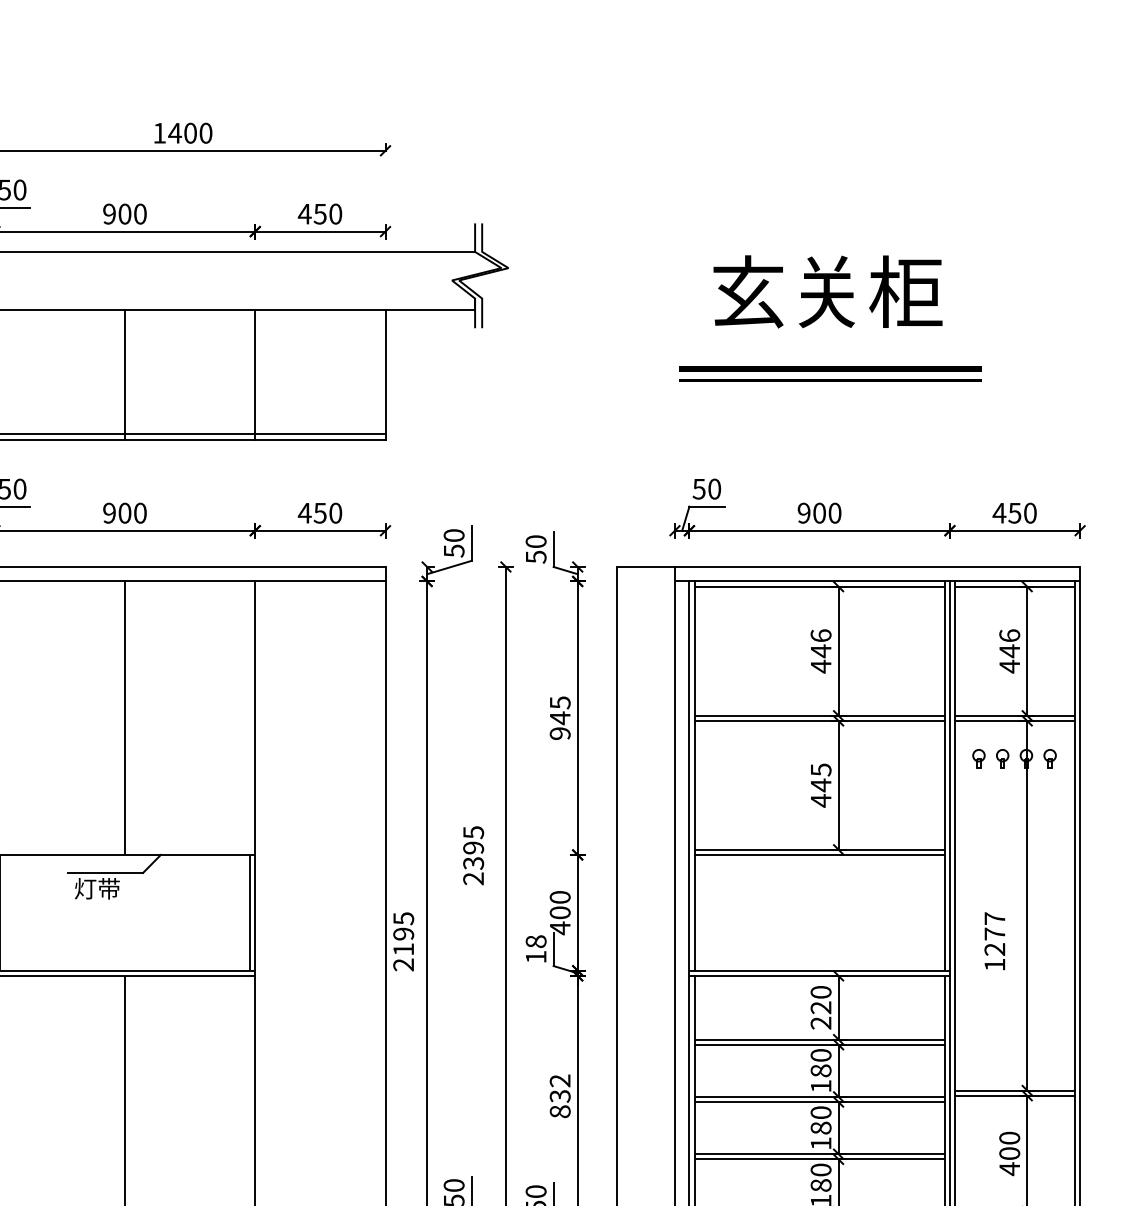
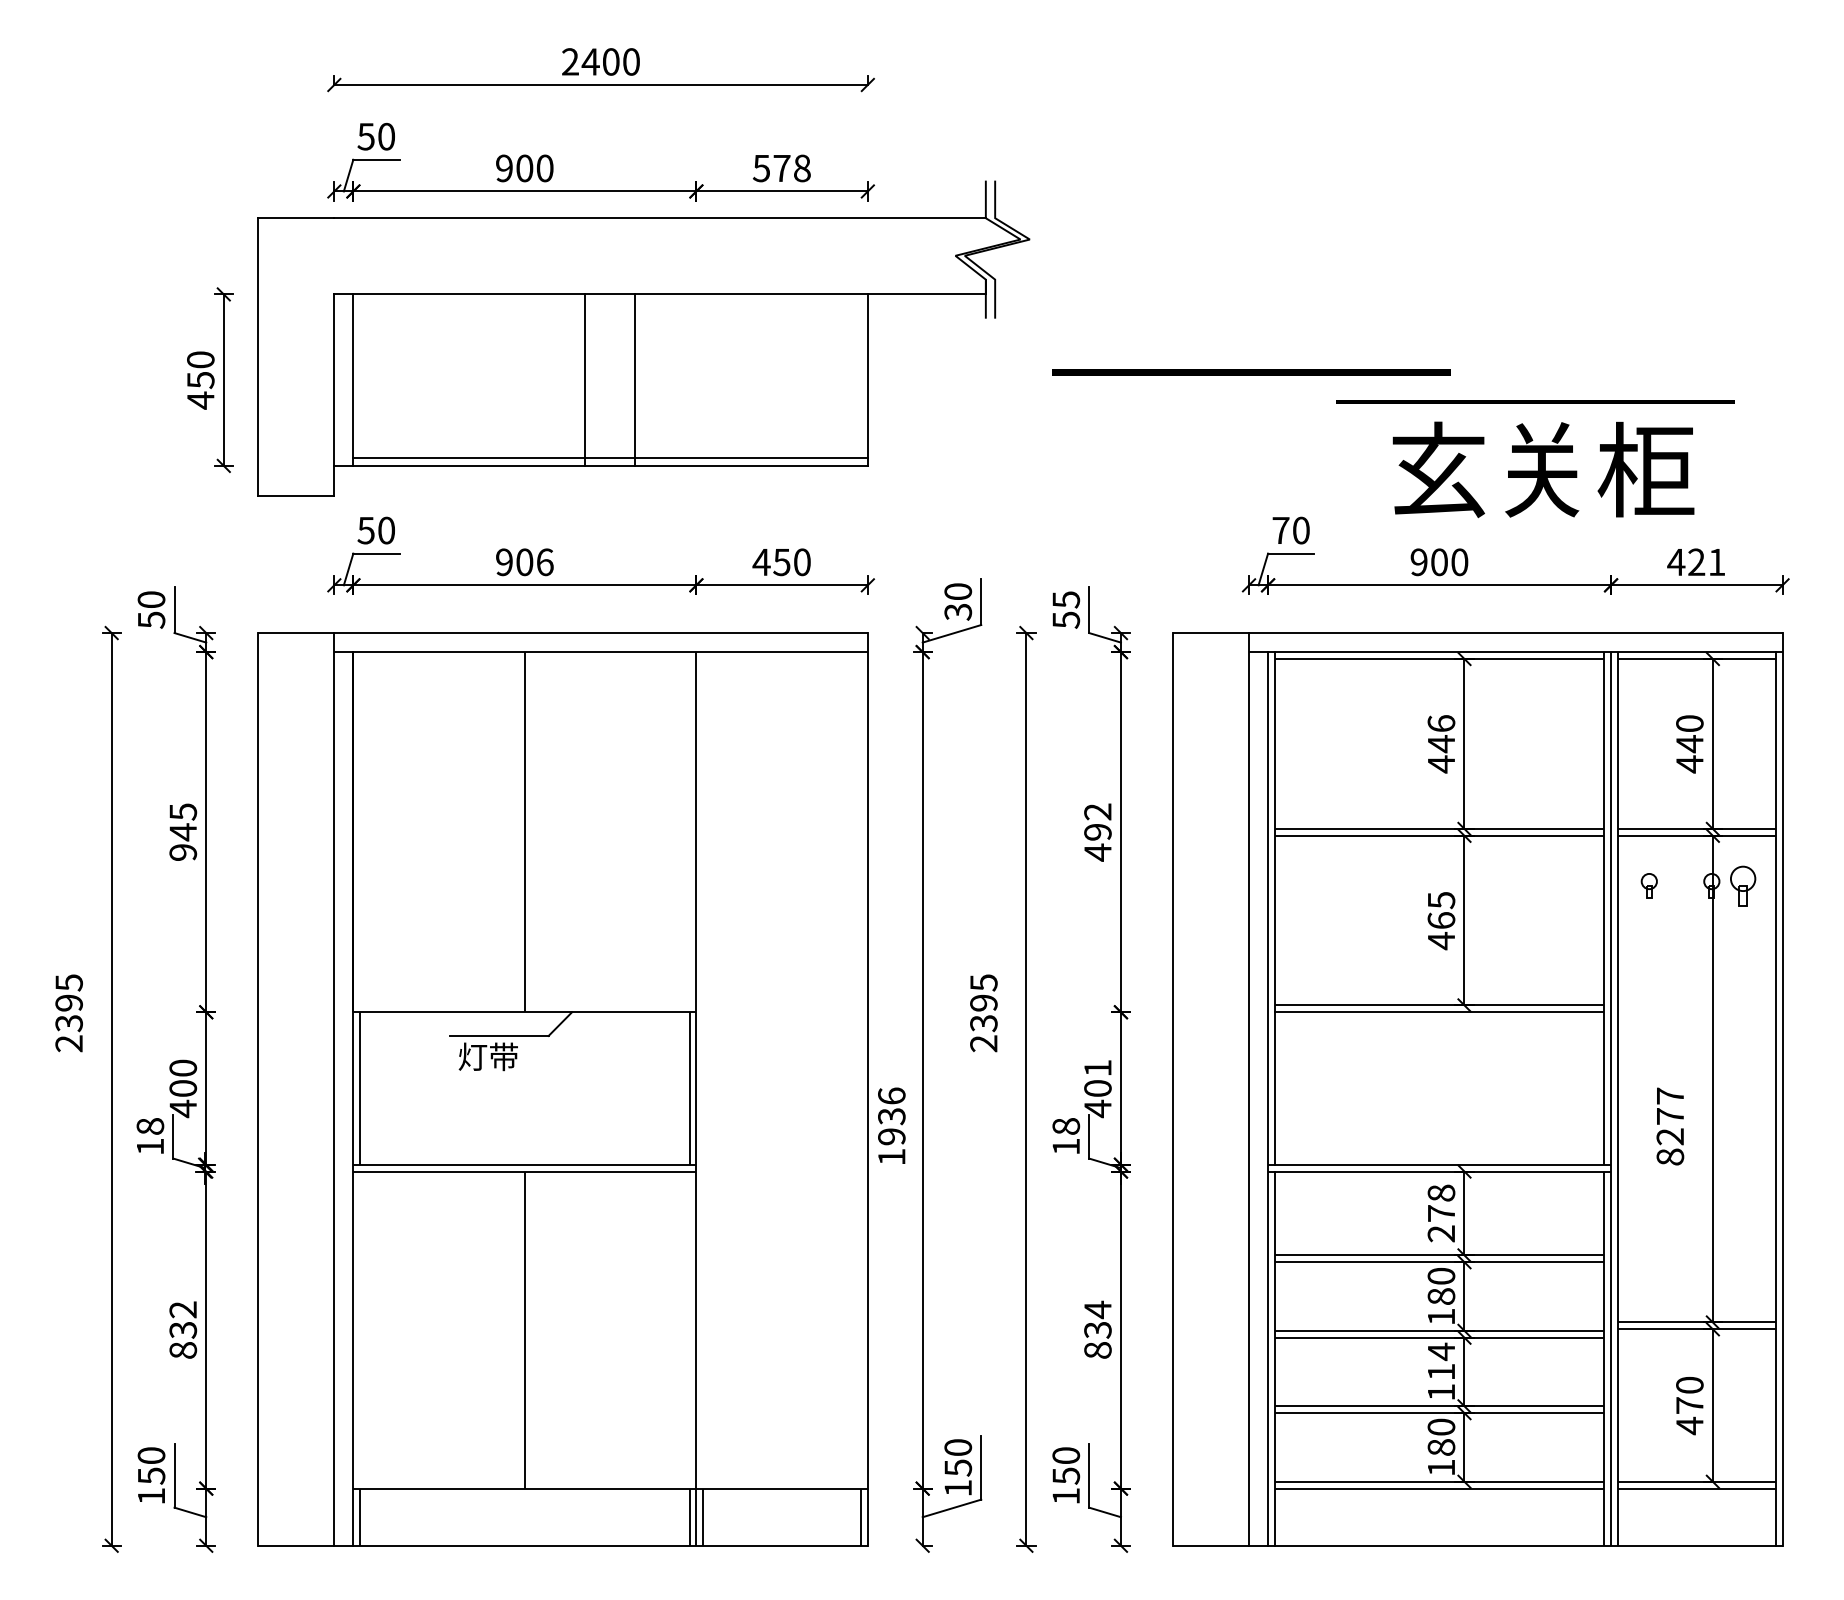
text: (159, 132) -> (570, 61), 1400 -> 2400
text: (319, 214) -> (781, 168), 450 -> 578
text: (827, 291) -> (1543, 469), moved
line: (830, 369) -> (1251, 372), moved
line: (124, 374) -> (584, 379), moved
line: (255, 374) -> (635, 379), moved
line: (830, 380) -> (1535, 401), moved
text: (698, 489) -> (1280, 530), 50 -> 70
text: (139, 513) -> (544, 562), 900 -> 906
text: (1022, 513) -> (1706, 562), 450 -> 421
text: (536, 541) -> (1066, 599), 50 -> 55
text: (453, 550) -> (957, 611), 50 -> 30
text: (1009, 635) -> (1689, 723), 446 -> 440
text: (559, 718) -> (1097, 832), 945 -> 492
part: (1002, 758) -> (1680, 885), removed
part: (1049, 758) -> (1742, 885), size x1.6
text: (821, 785) -> (1441, 920), 445 -> 465
text: (559, 896) -> (1097, 1067), 400 -> 401
text: (403, 941) -> (891, 1126), 2195 -> 1936
text: (995, 964) -> (1670, 1156), 1277 -> 8277
text: (821, 999) -> (1441, 1202), 220 -> 278
text: (559, 1080) -> (1097, 1309), 832 -> 834
text: (821, 1120) -> (1441, 1361), 180 -> 114
text: (1009, 1153) -> (1689, 1405), 400 -> 470

